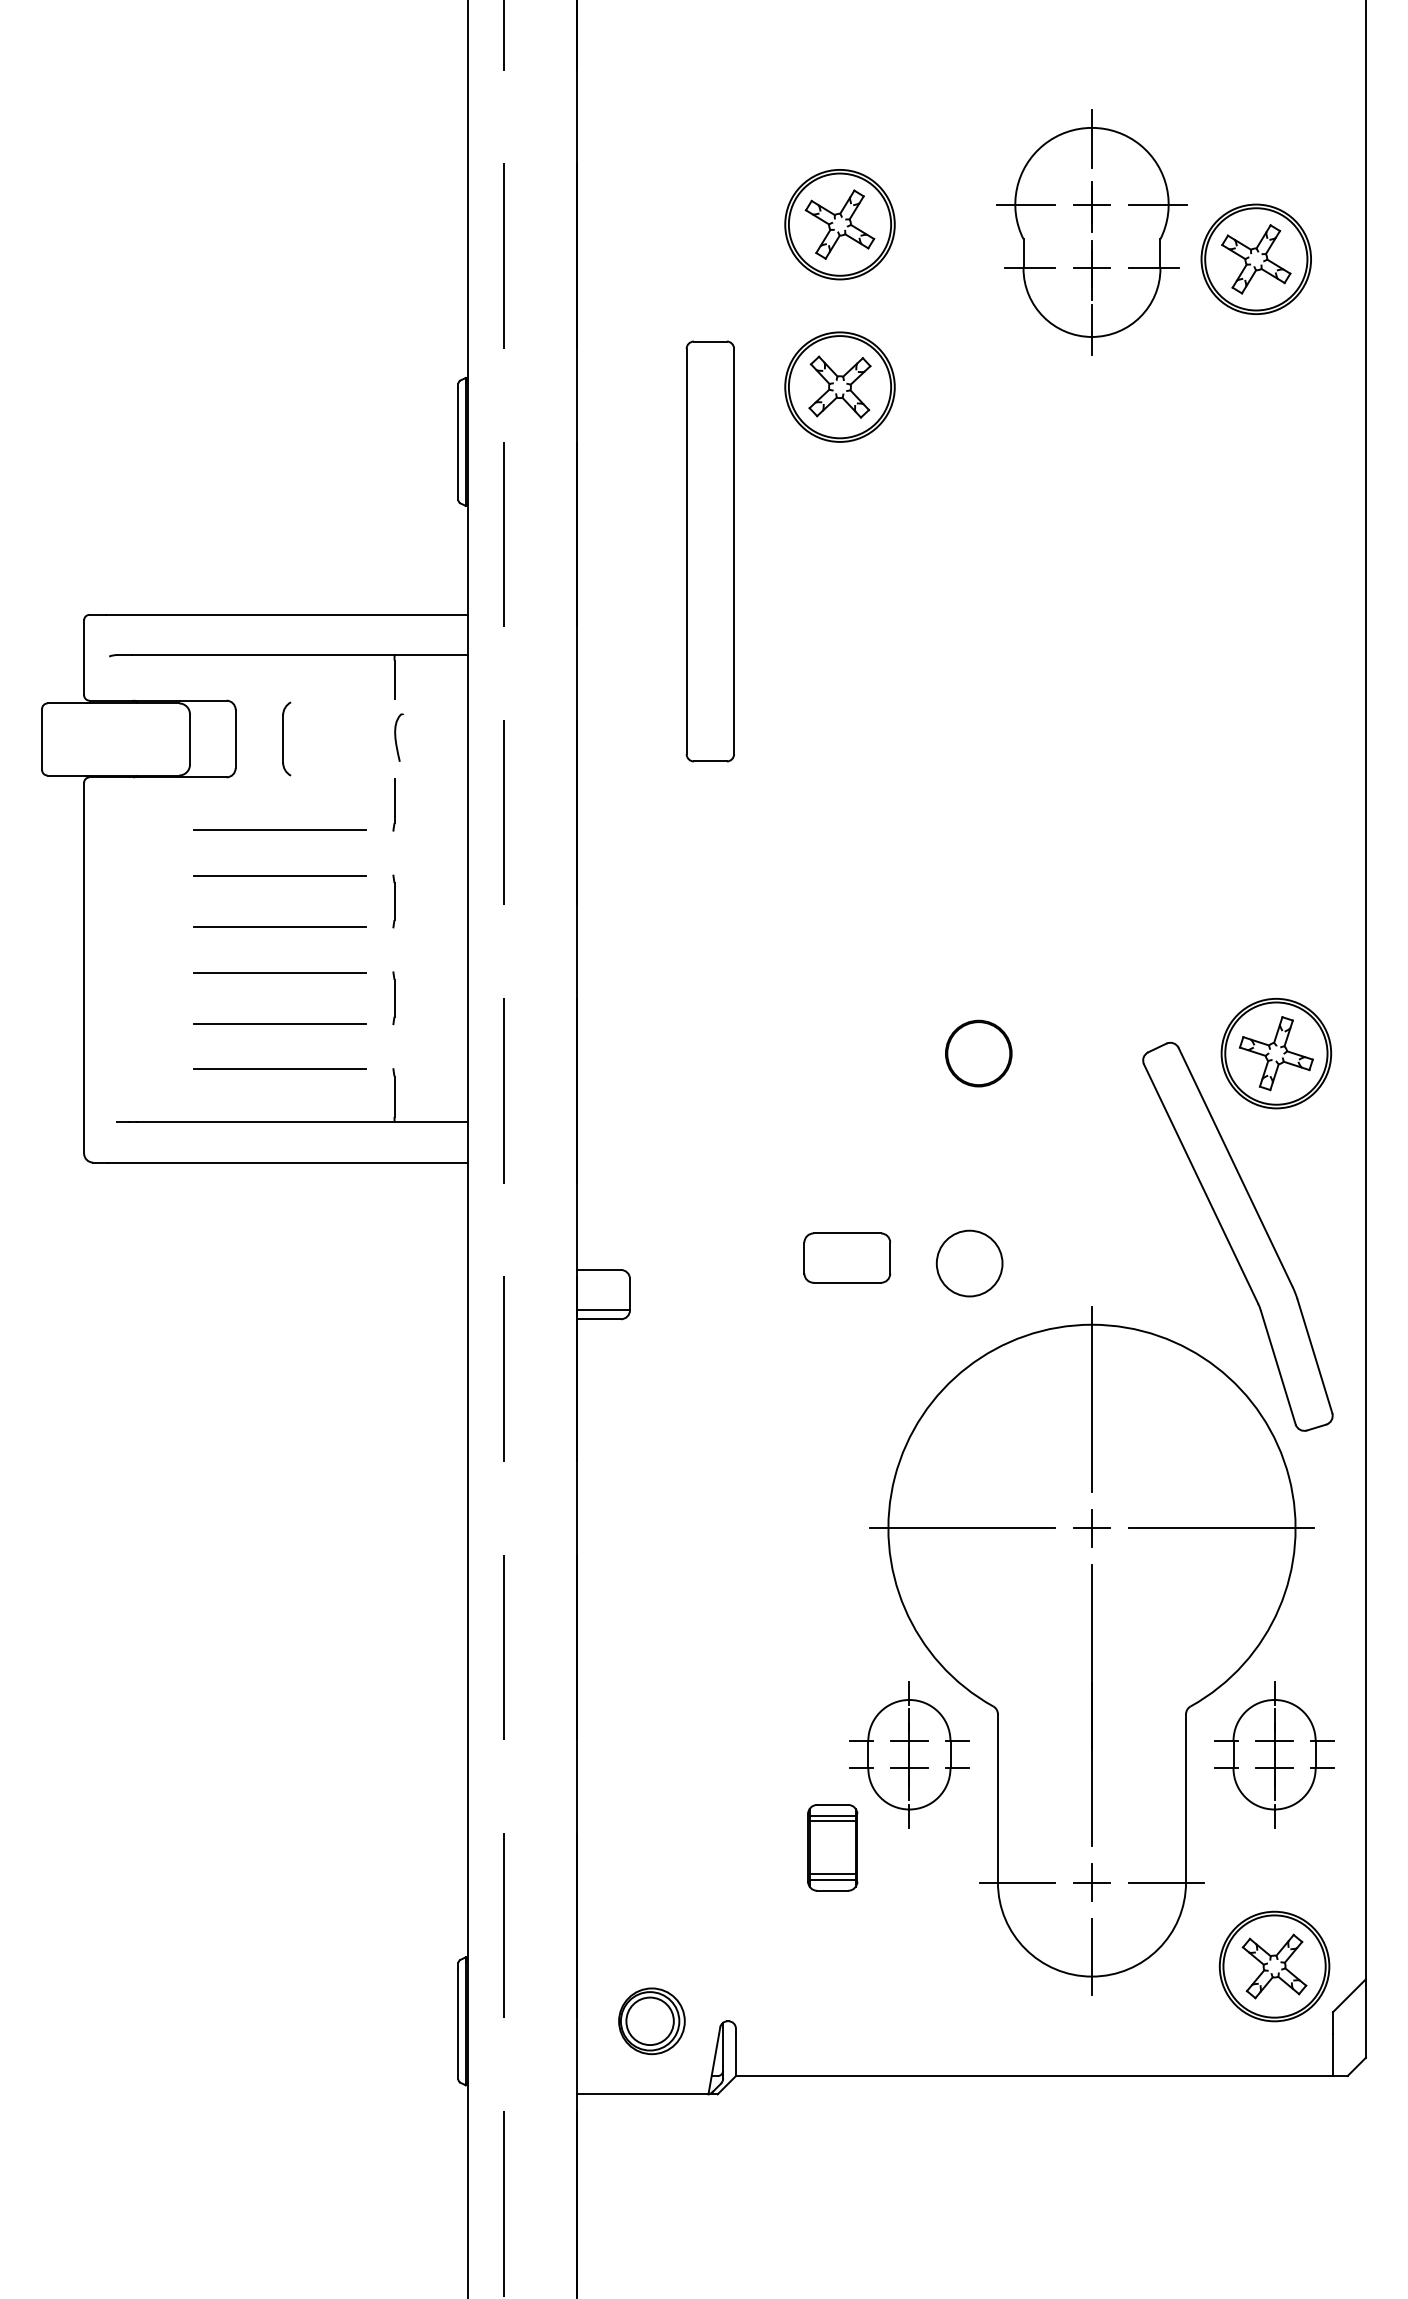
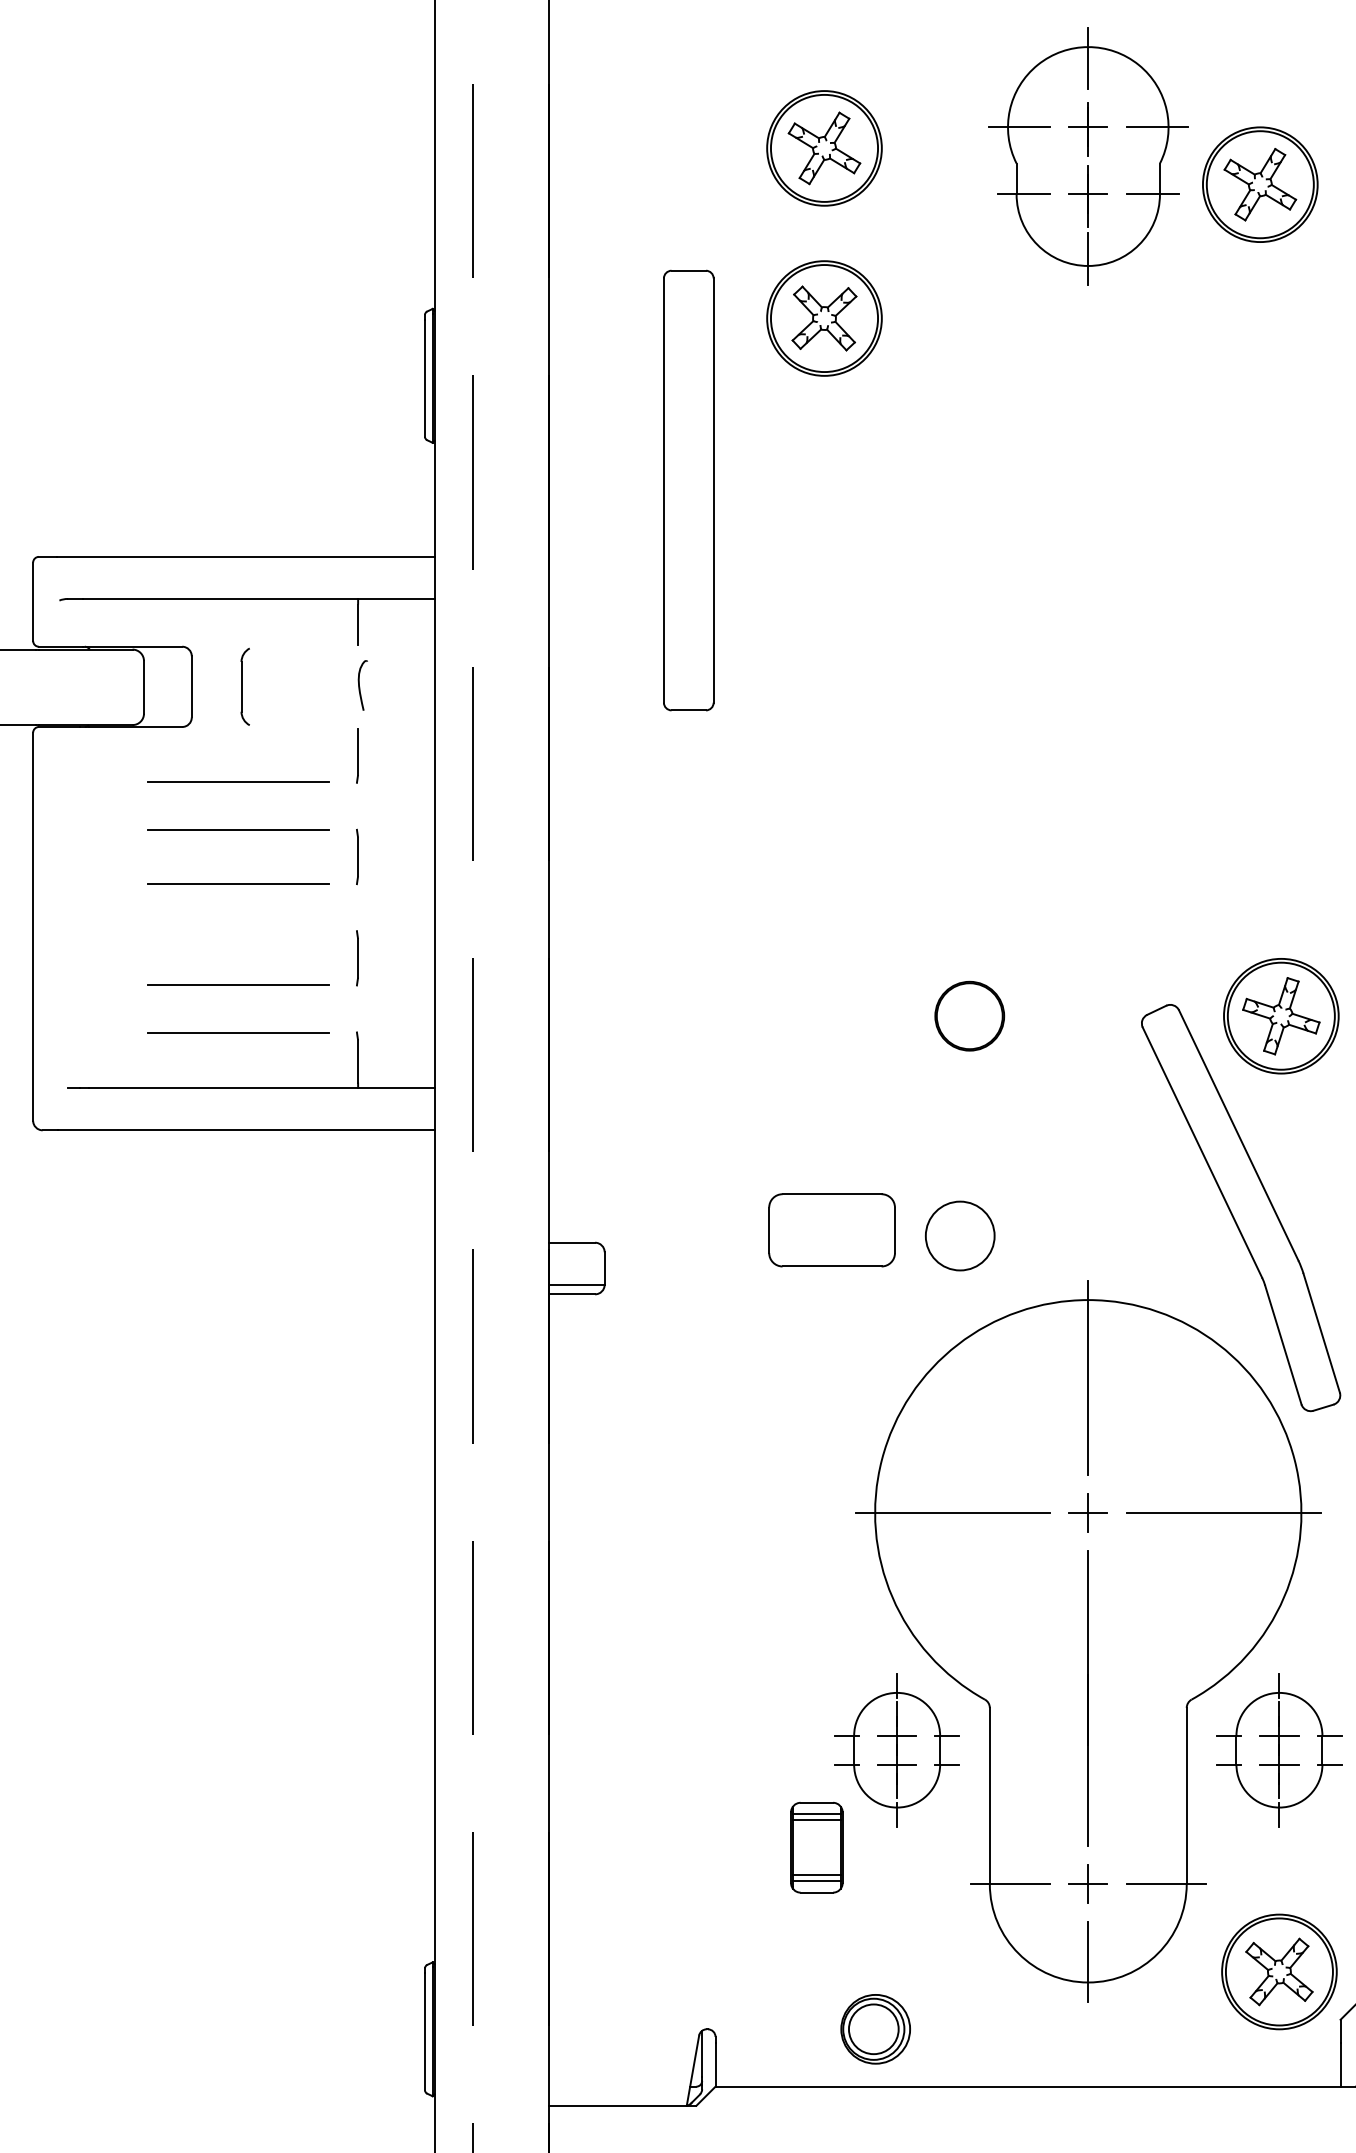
line: (279, 972) -> (237, 931), removed
part: (847, 1257) -> (832, 1229), size x1.4
part: (651, 2021) -> (875, 2029), moved

